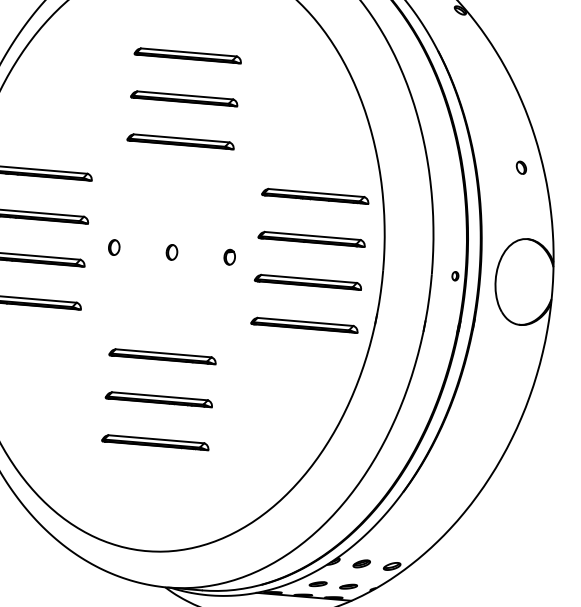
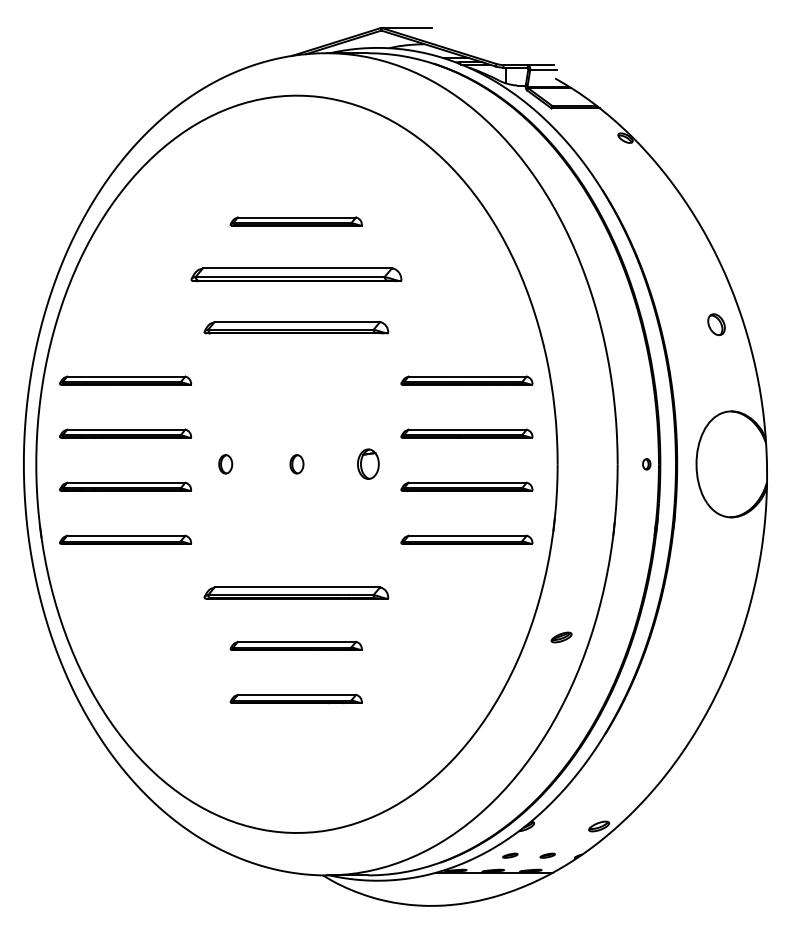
part: (183, 98) -> (295, 274), size x1.6
part: (180, 141) -> (295, 327), size x1.4
part: (521, 167) -> (716, 324), size x1.4
part: (229, 257) -> (367, 464), size x1.6
part: (162, 356) -> (295, 592), size x1.4
part: (361, 563) -> (561, 637), moved
part: (318, 583) -> (510, 855), size x0.7
part: (348, 586) -> (547, 855), size x0.7

